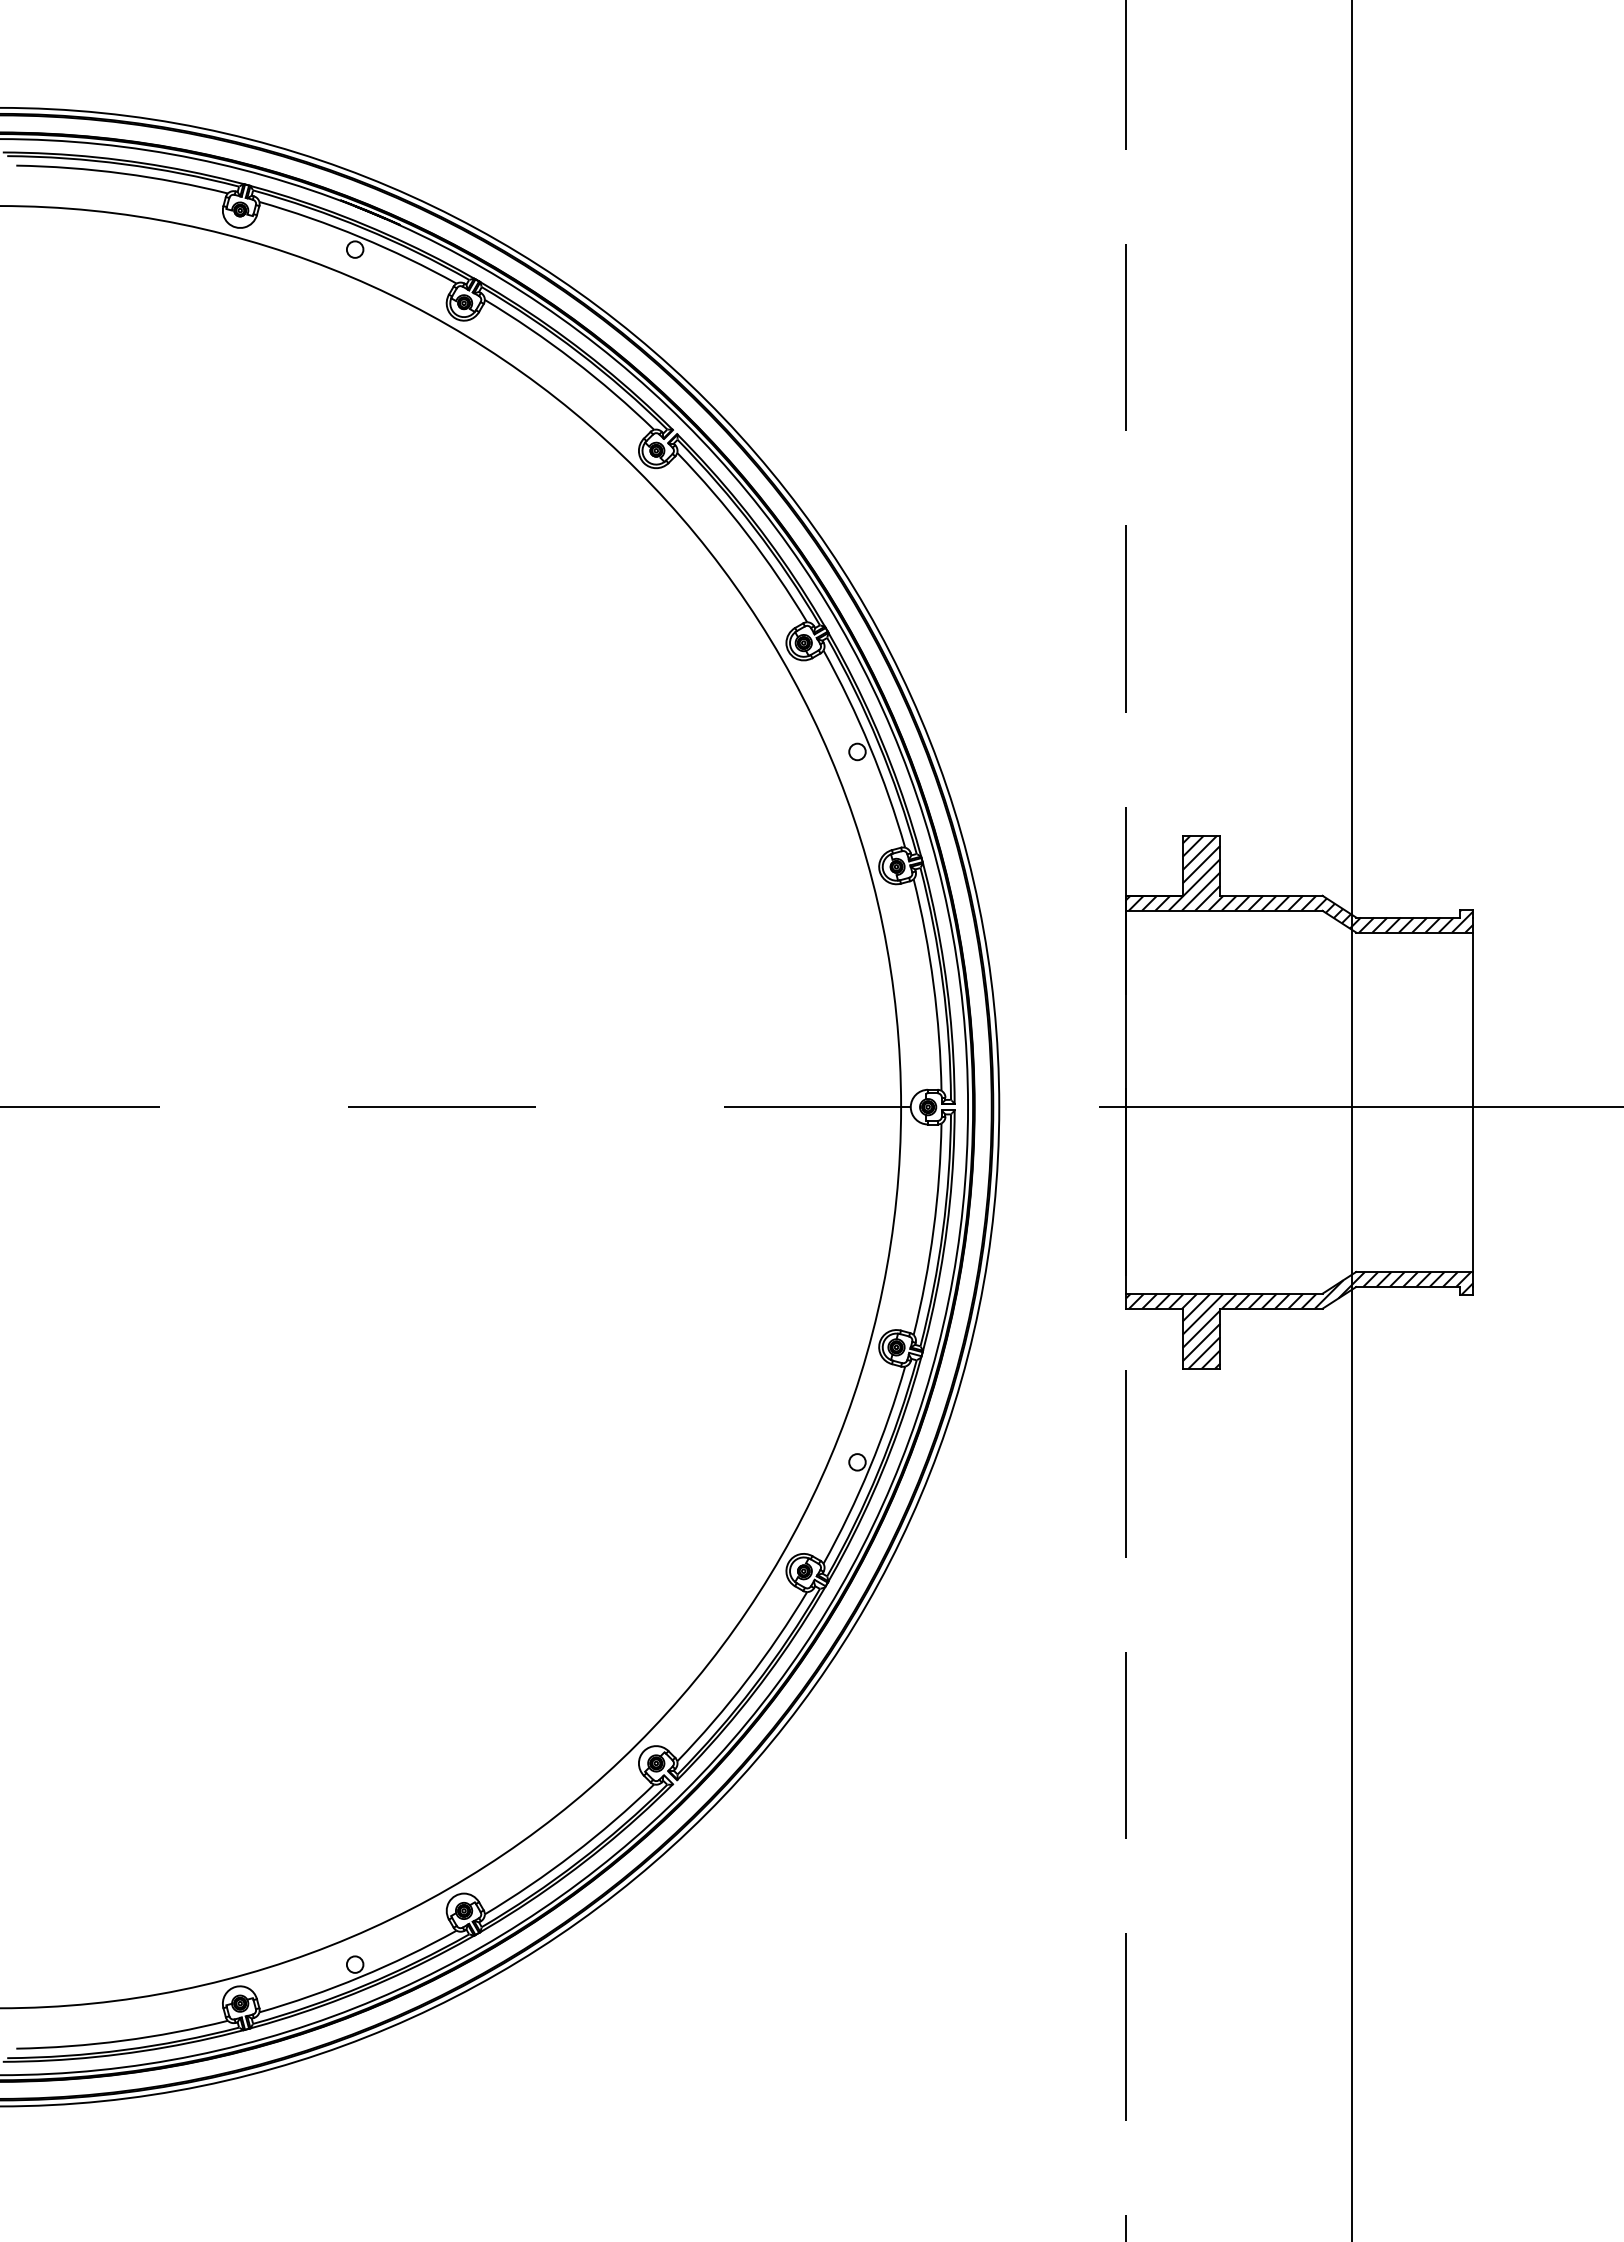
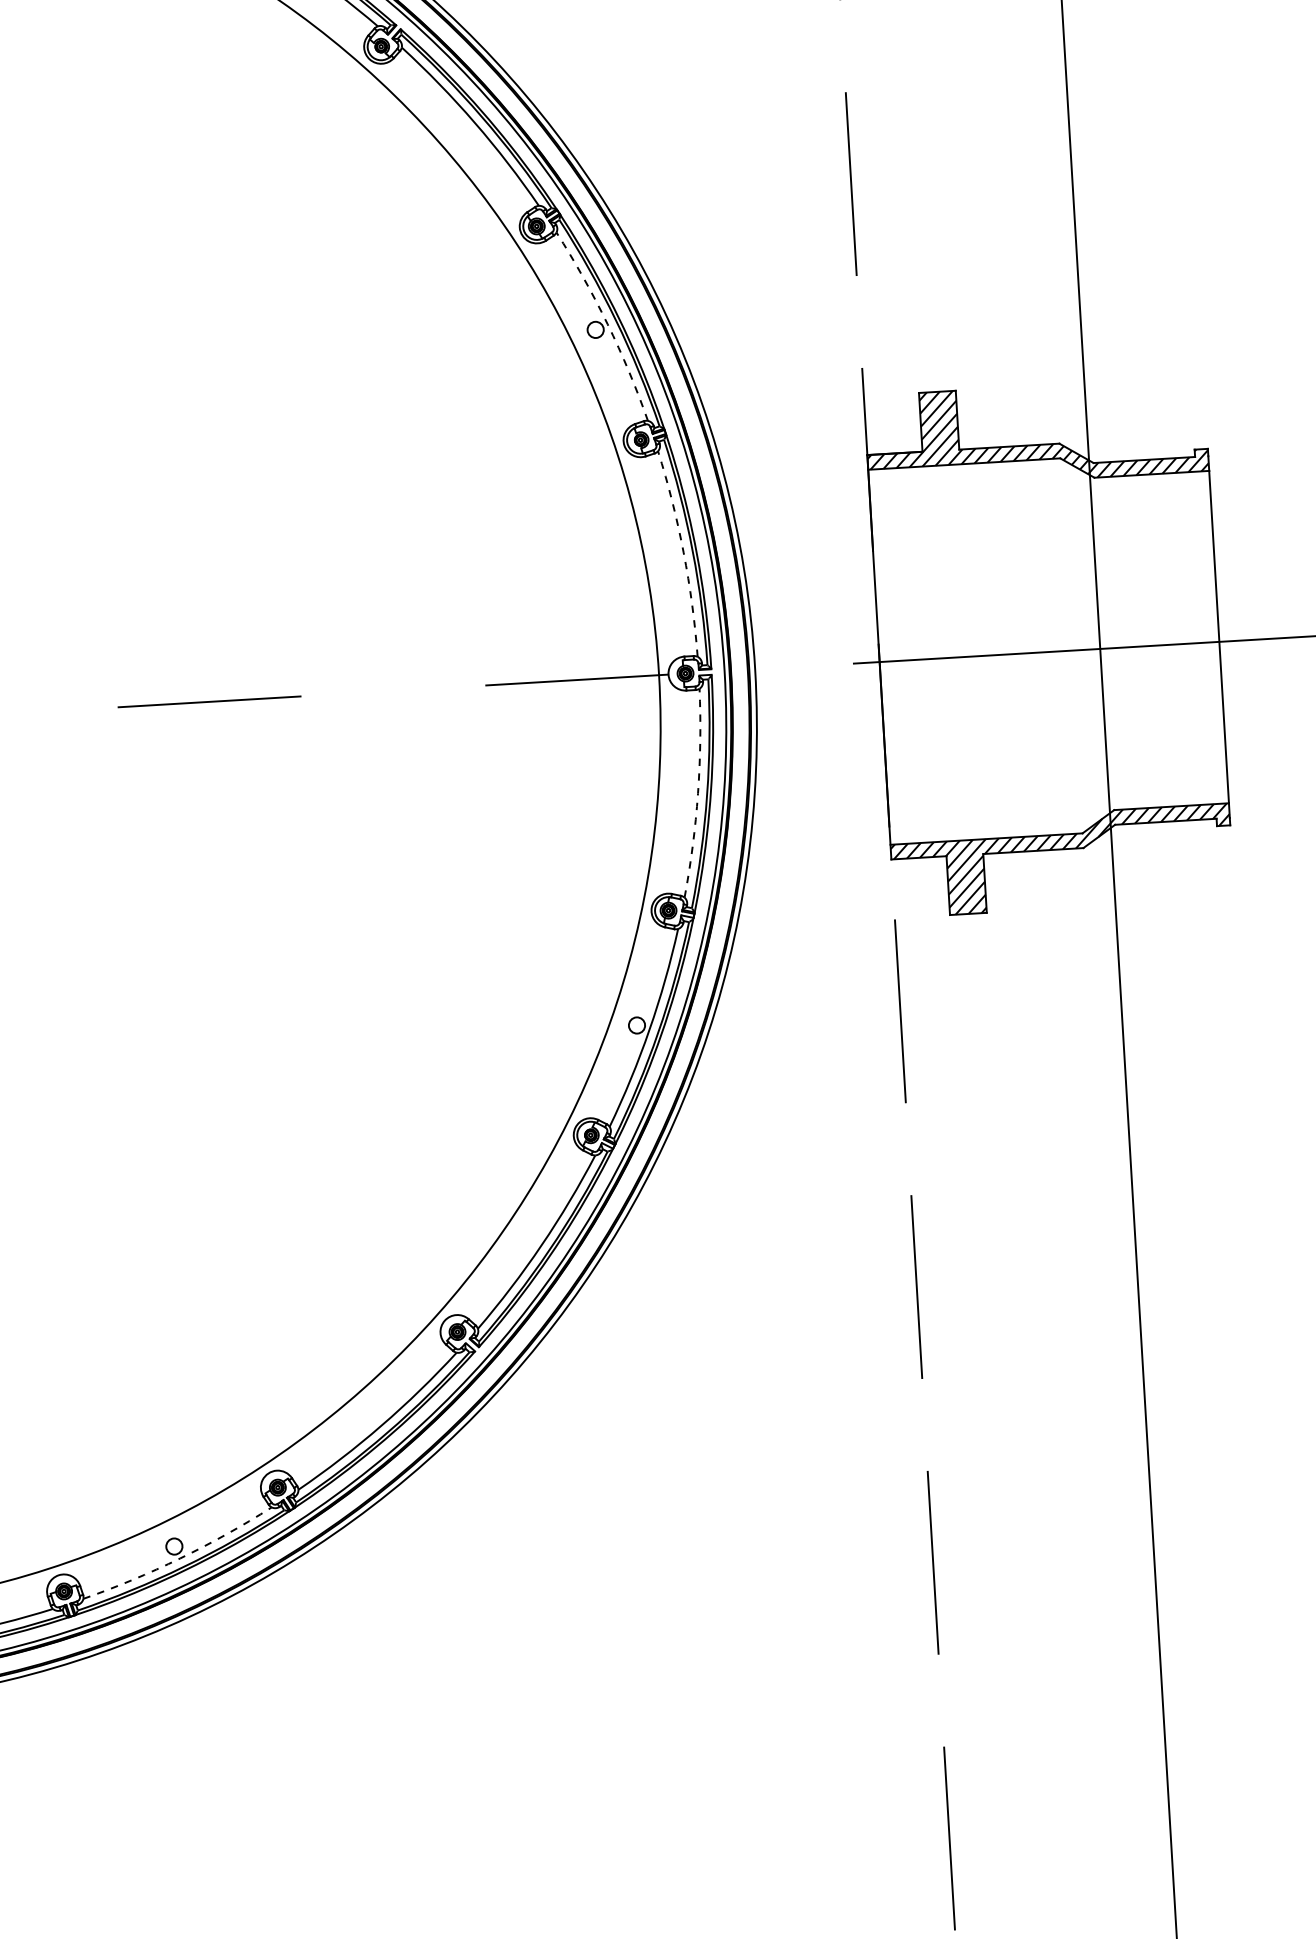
arc: (869, 746) -> (607, 323), solid -> dashed
arc: (933, 984) -> (683, 553), solid -> dashed
arc: (933, 1230) -> (697, 794), solid -> dashed
arc: (360, 1977) -> (180, 1558), solid -> dashed

